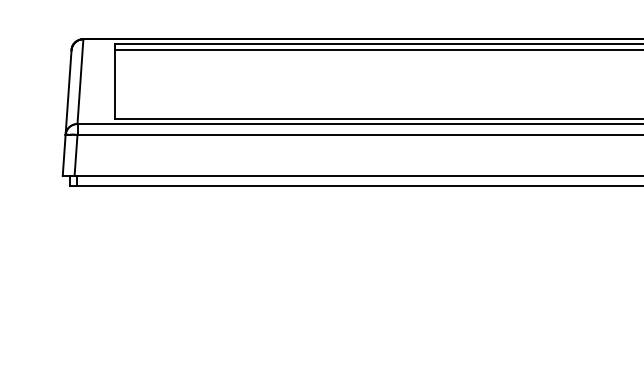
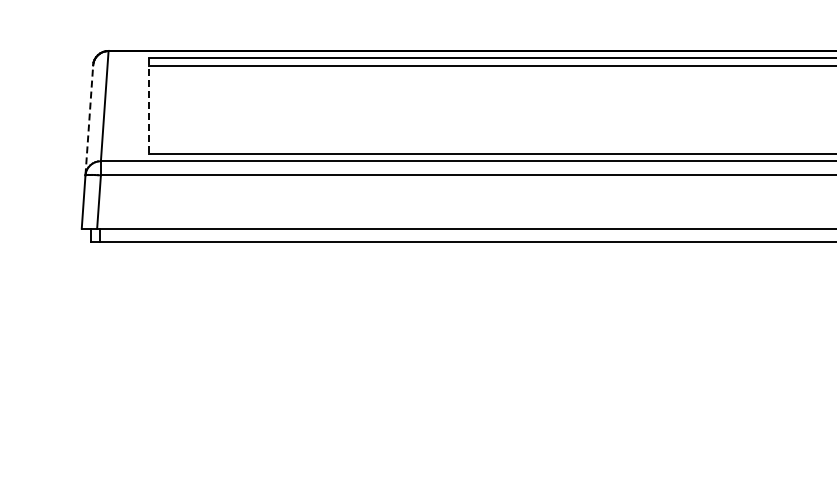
line: (114, 81) -> (149, 106), solid -> dashed
line: (68, 91) -> (89, 119), solid -> dashed

